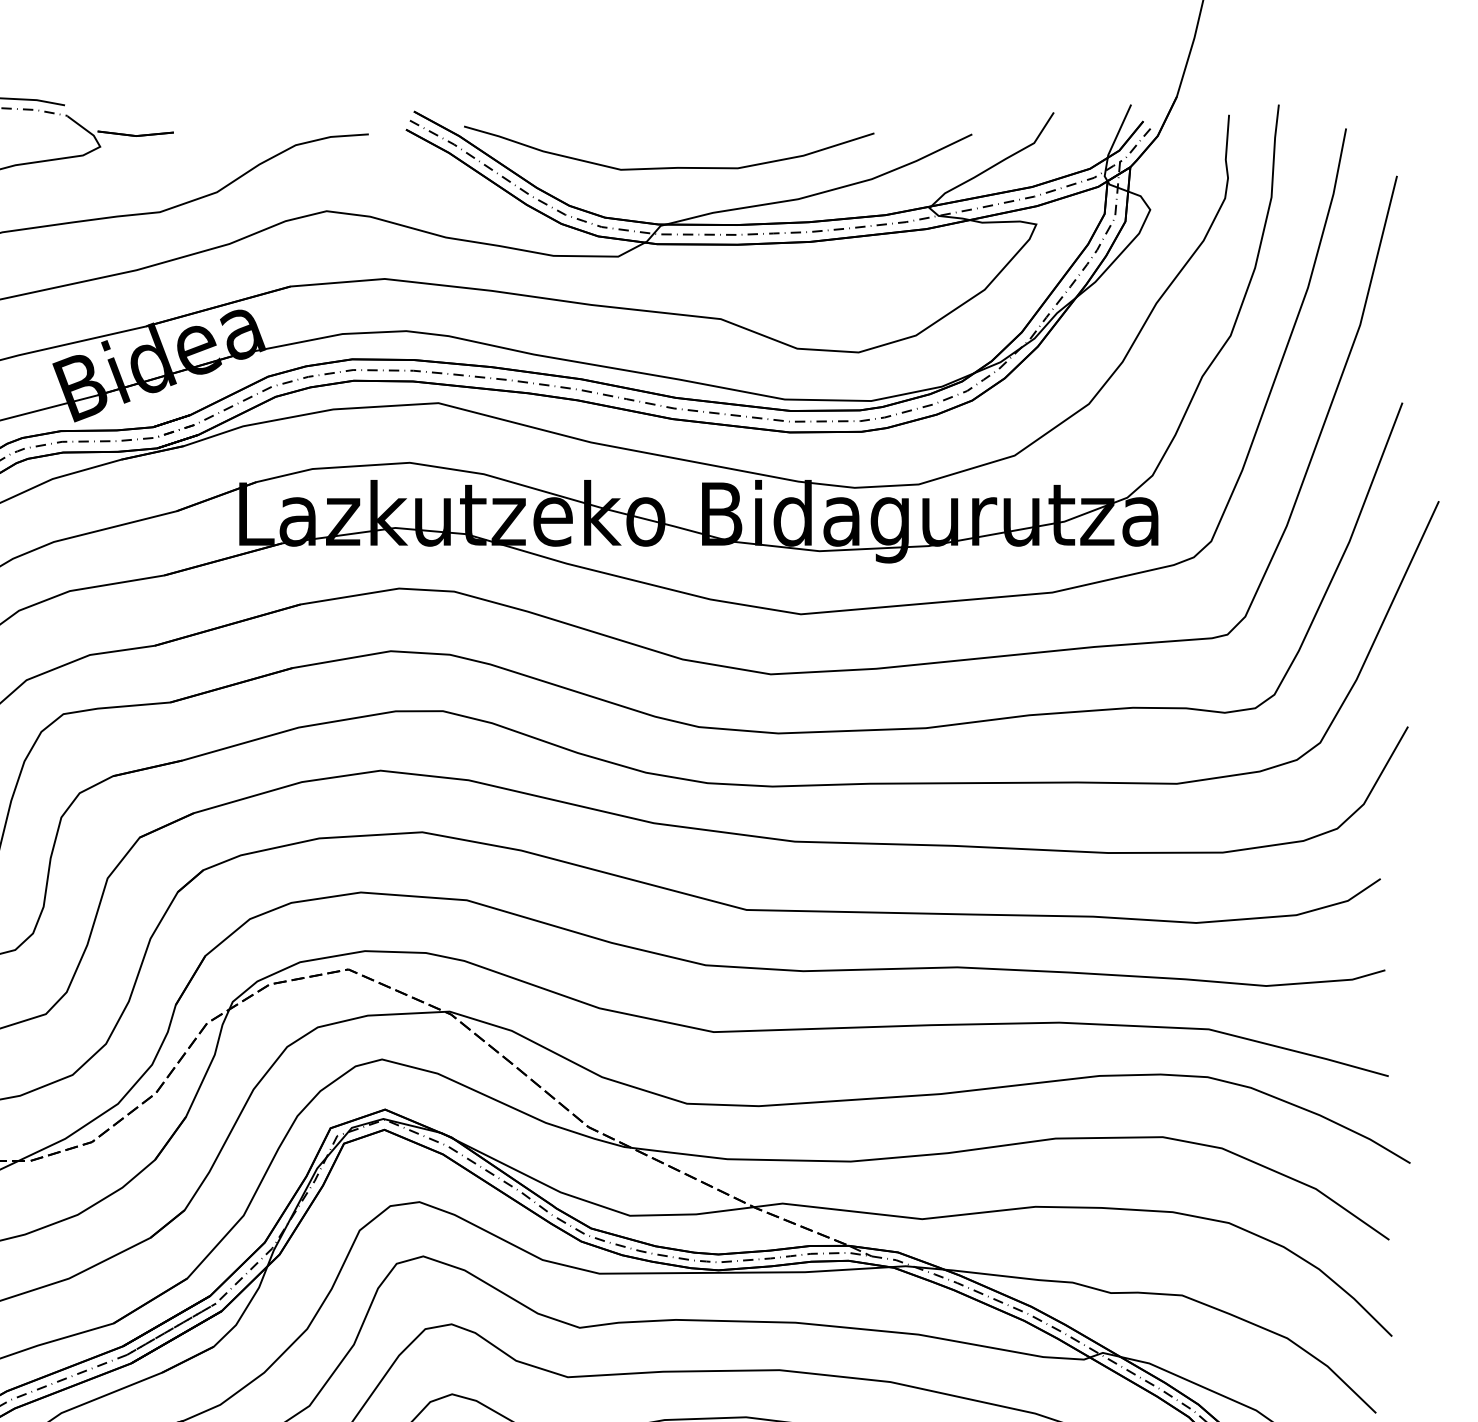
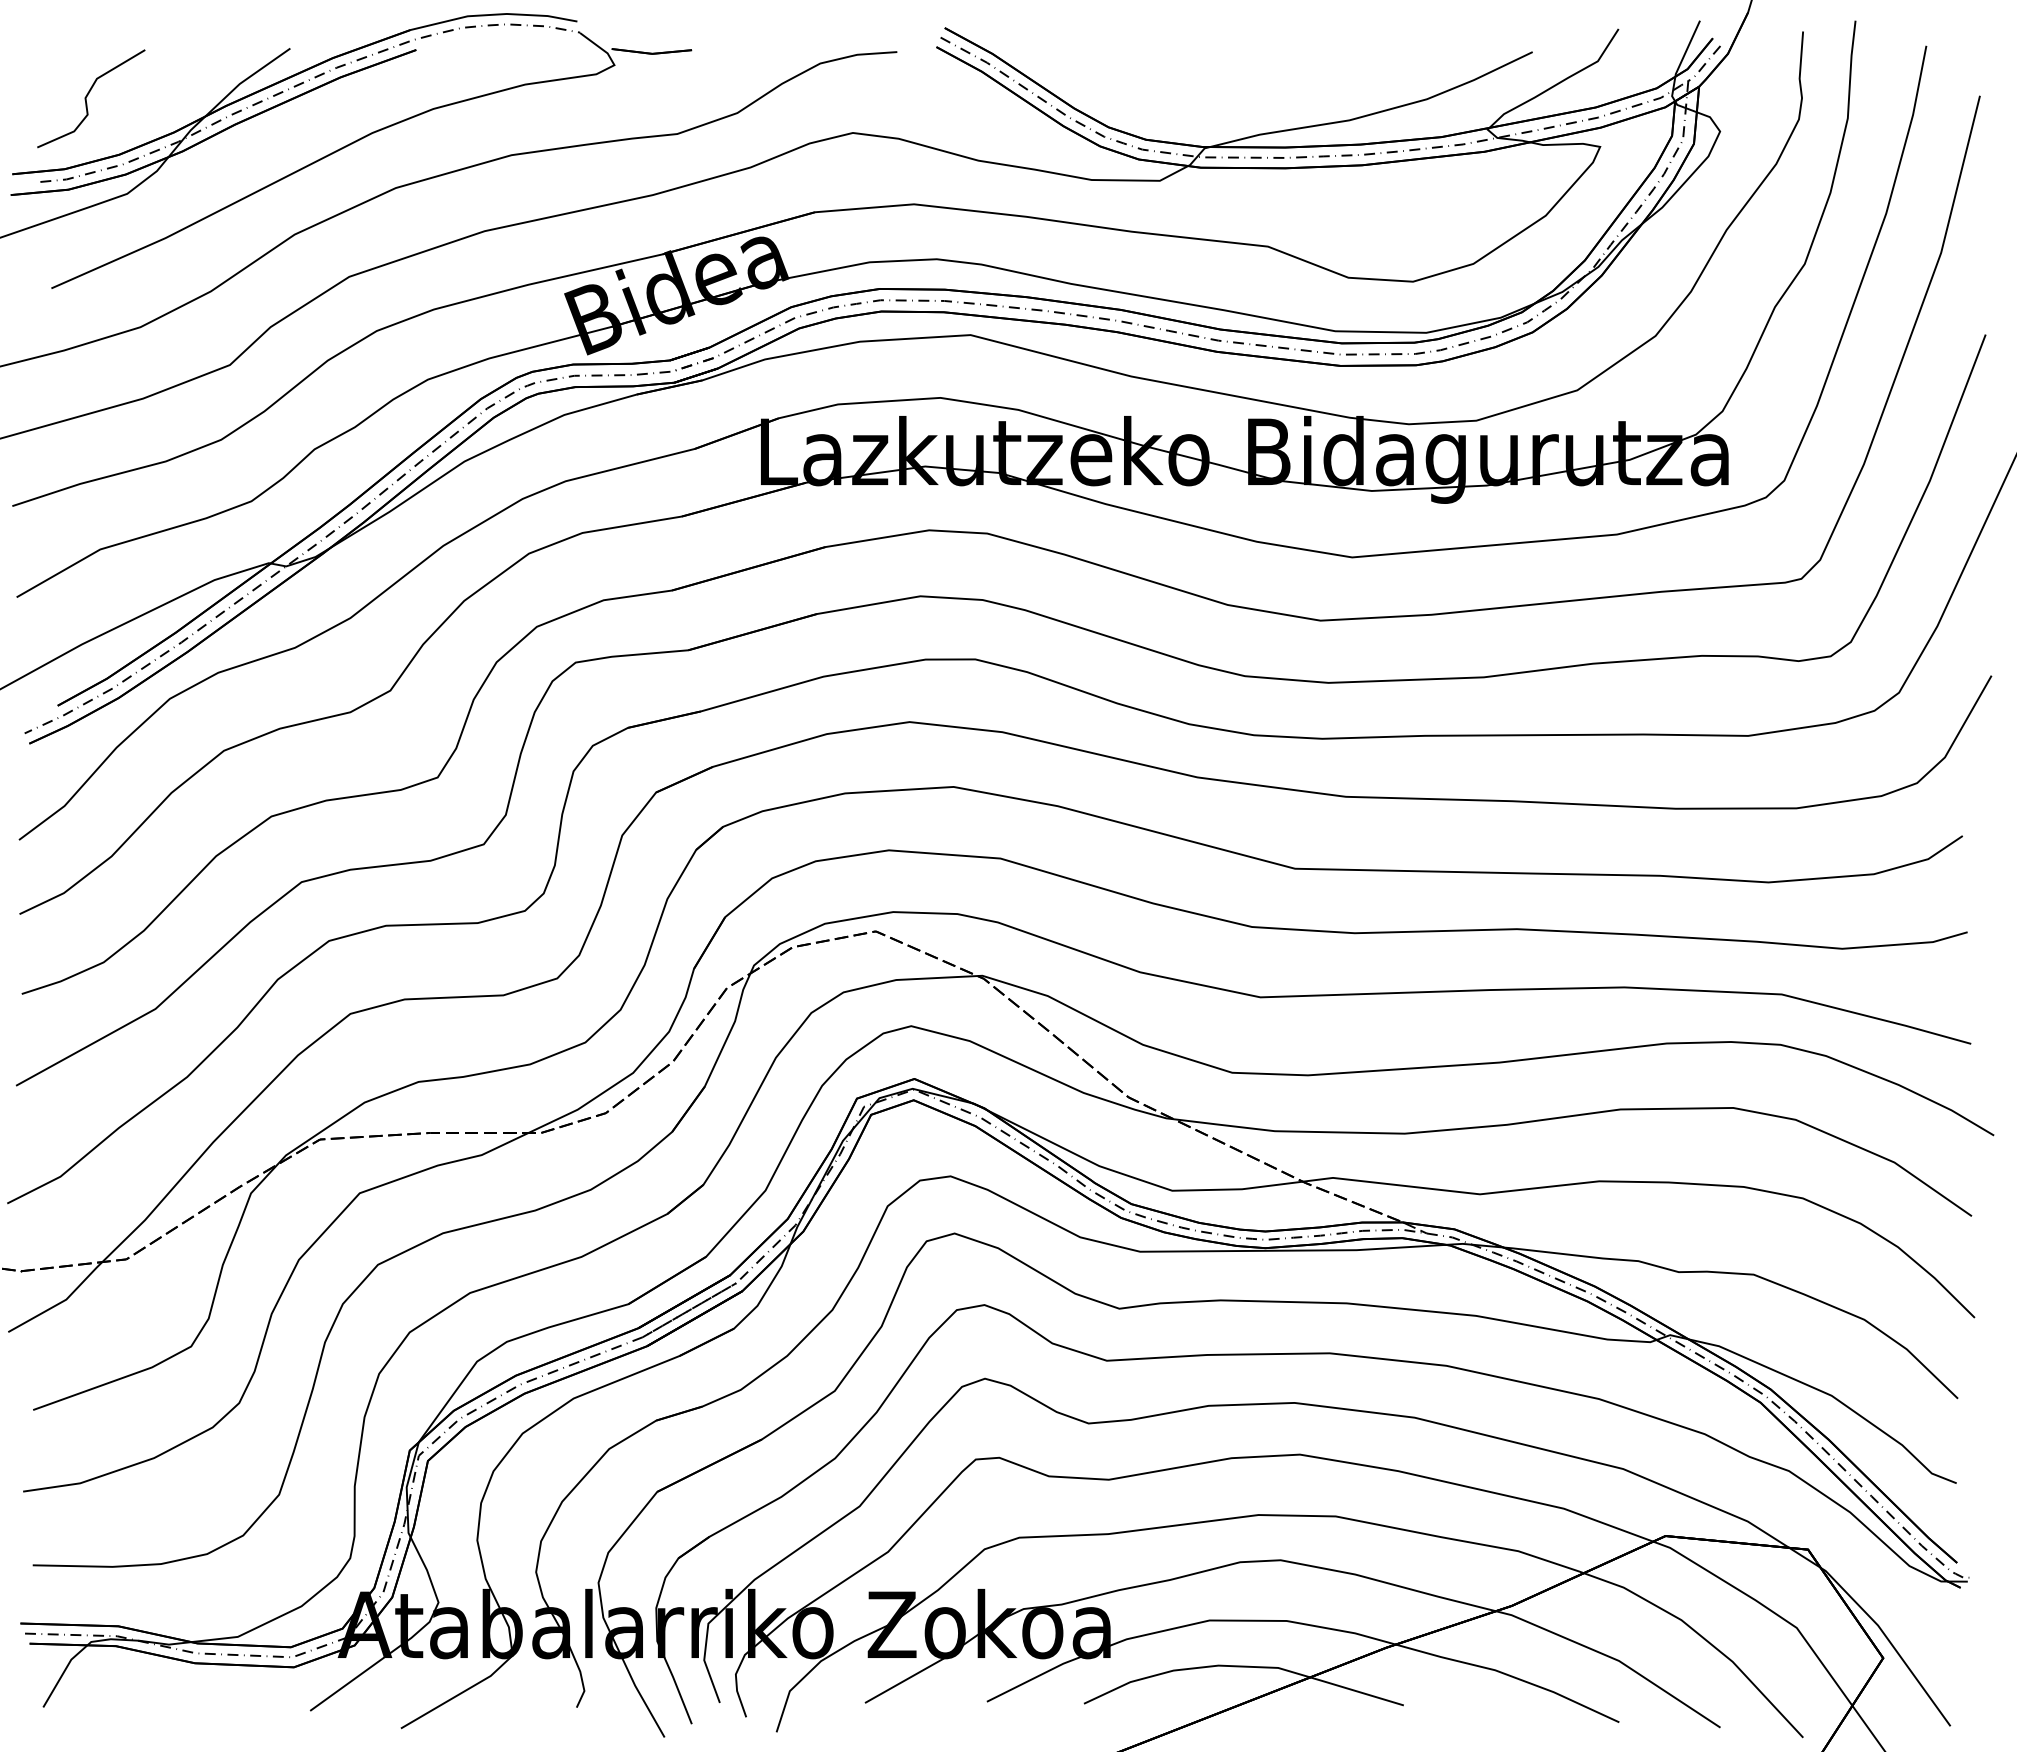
curve: (669, 167) -> (1213, 86), removed

